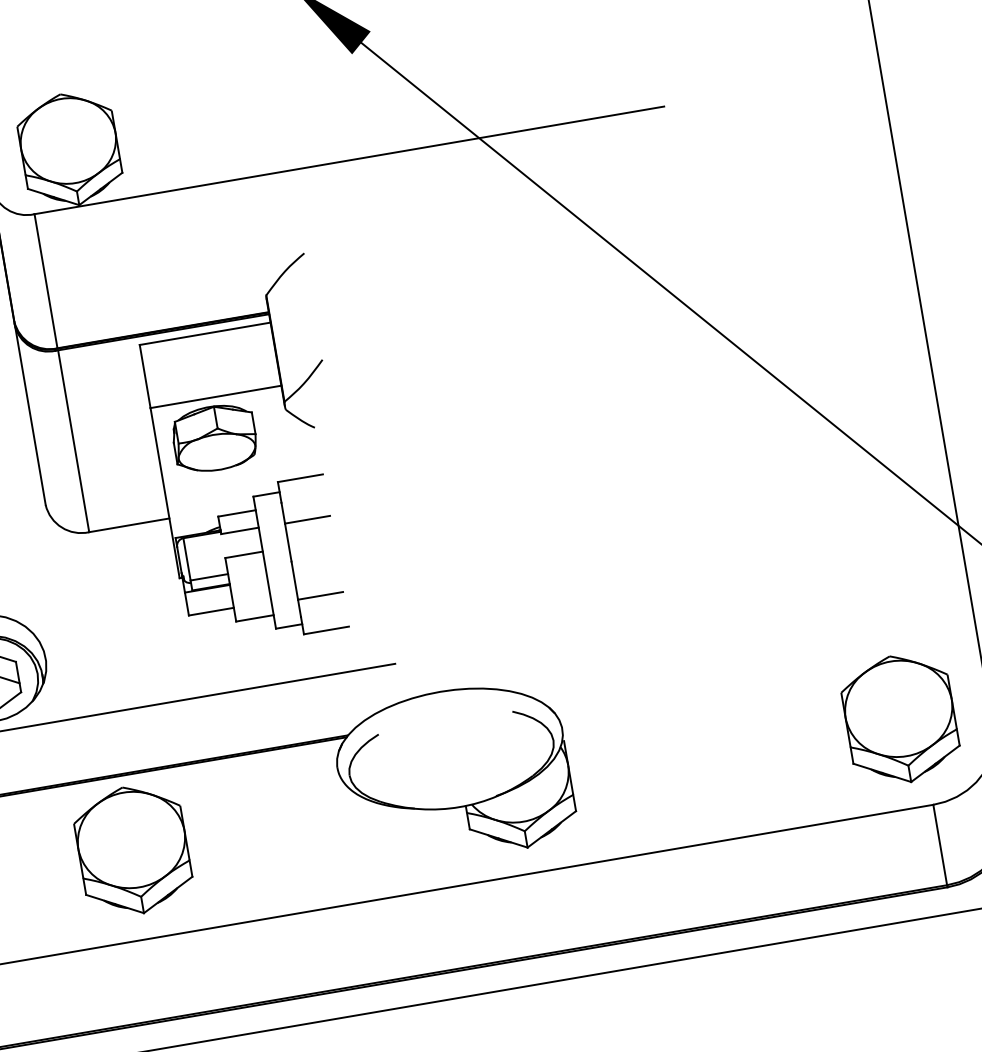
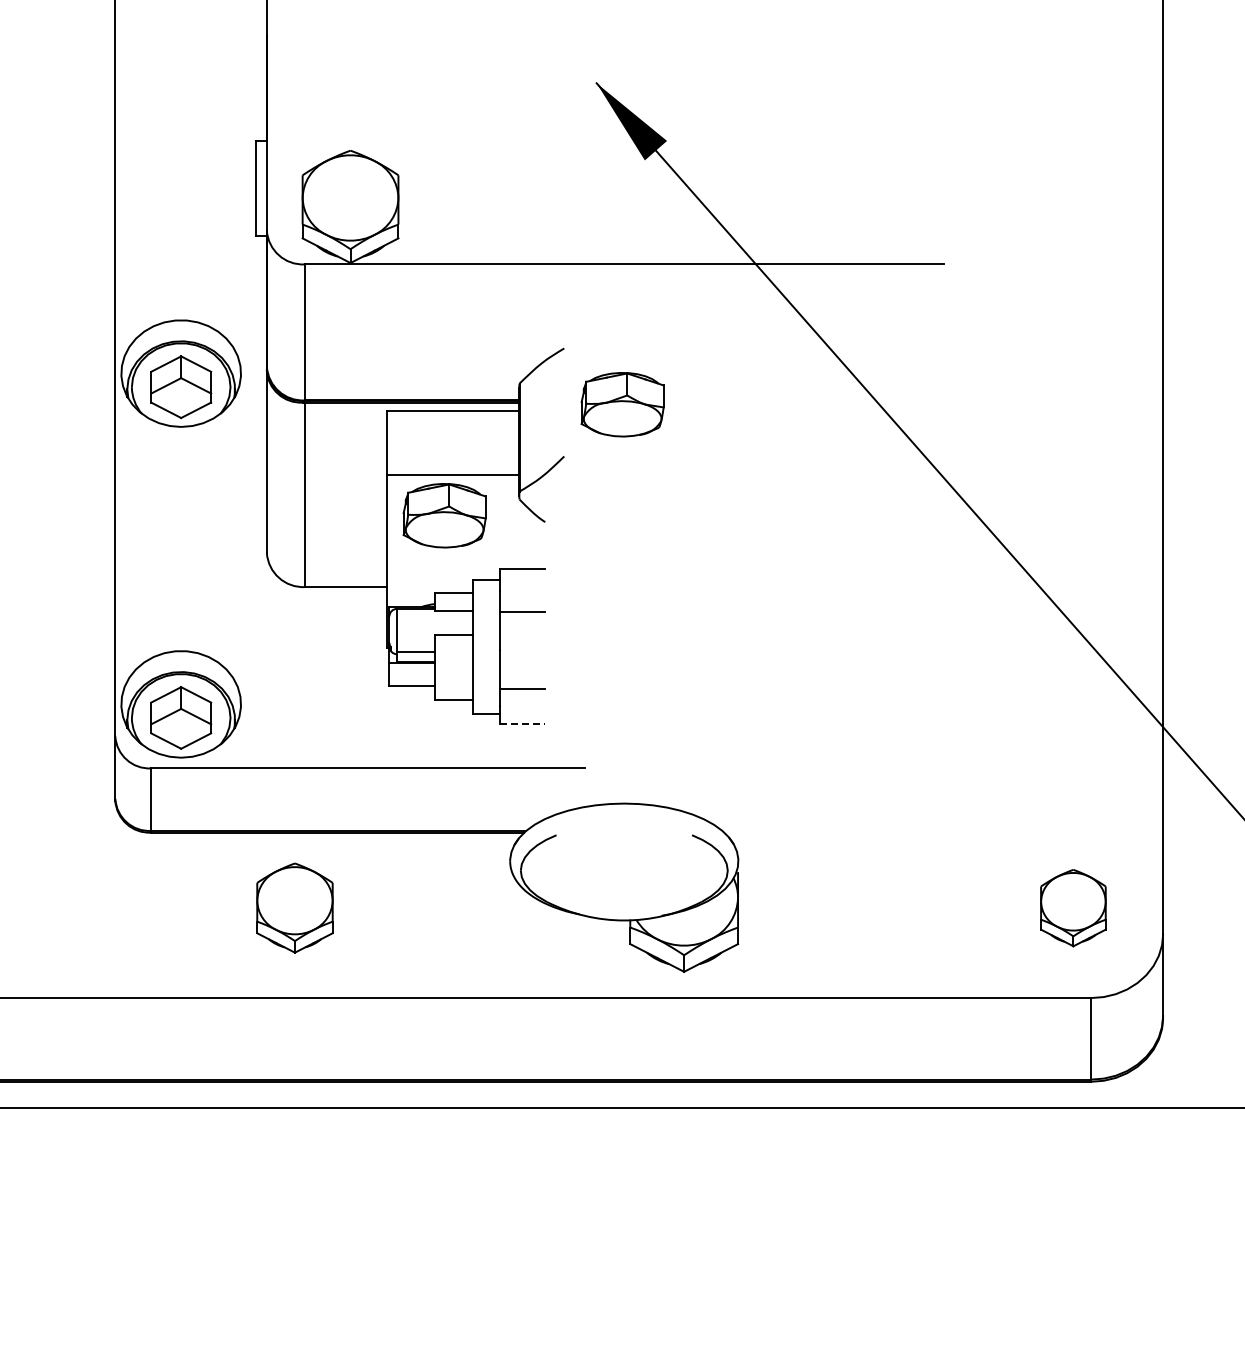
part: (371, 298) -> (622, 404), added
line: (326, 630) -> (522, 723), solid -> dashed
part: (900, 718) -> (1073, 907), size x0.6
part: (132, 849) -> (294, 907), size x0.7

